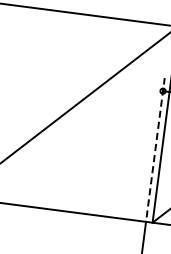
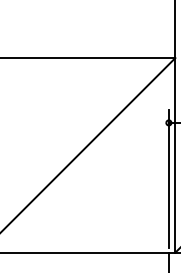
line: (155, 147) -> (168, 178), dashed -> solid

